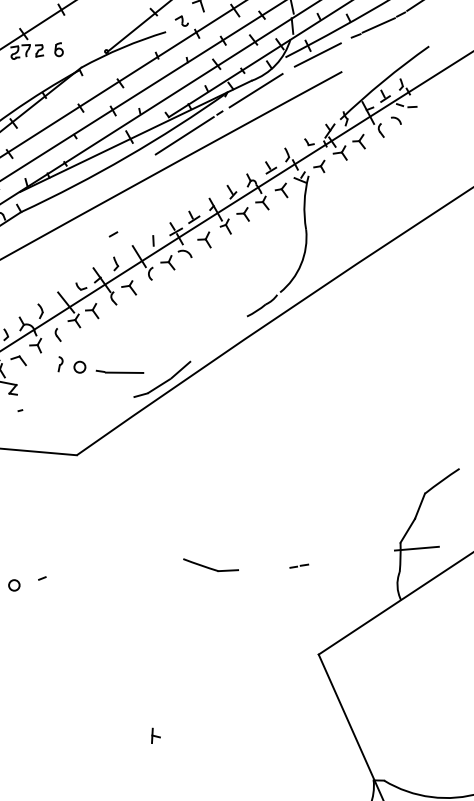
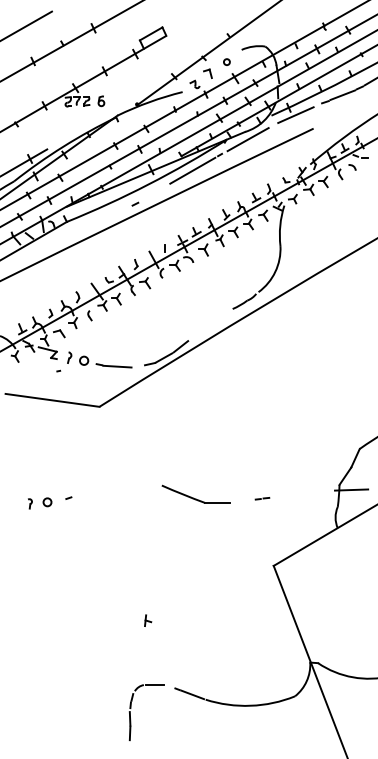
line: (113, 233) -> (135, 203), moved
part: (100, 364) -> (99, 359), moved
part: (210, 563) -> (195, 493), size x1.67

